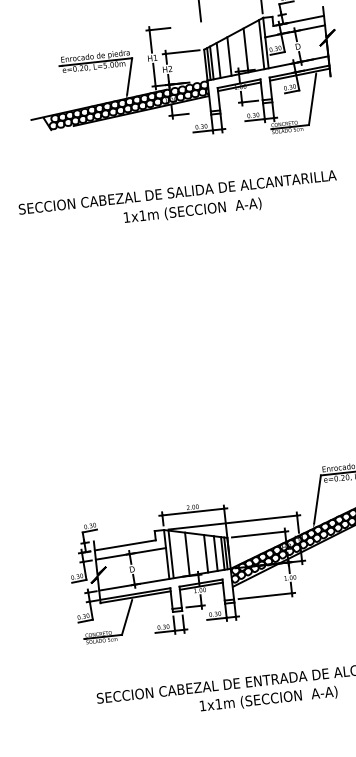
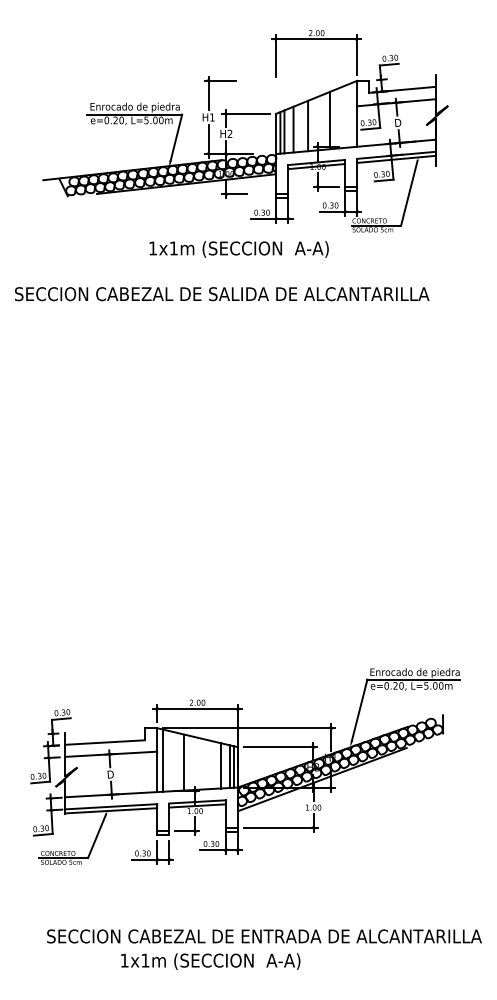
line: (261, 44) -> (351, 115), removed
text: (192, 211) -> (238, 249), moved
line: (206, 553) -> (208, 764), removed
text: (268, 699) -> (210, 961), moved

